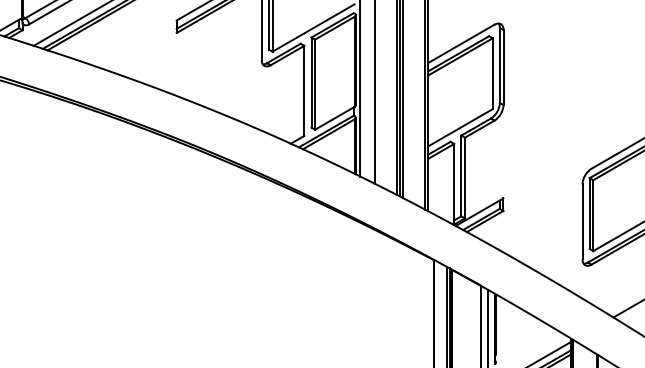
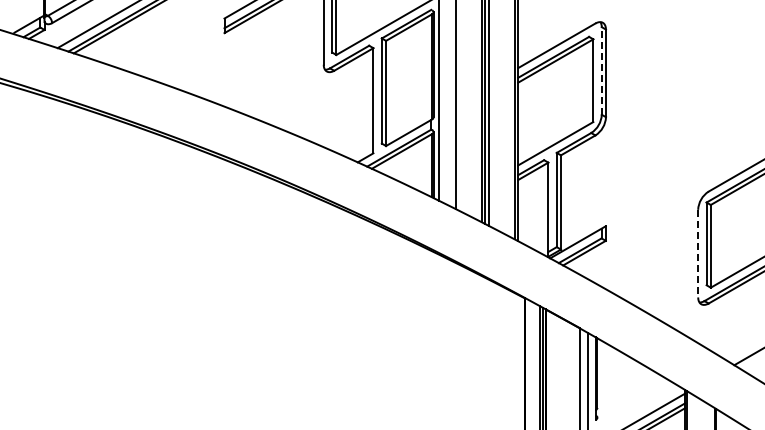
line: (499, 65) -> (601, 70), solid -> dashed
line: (582, 221) -> (698, 253), solid -> dashed

